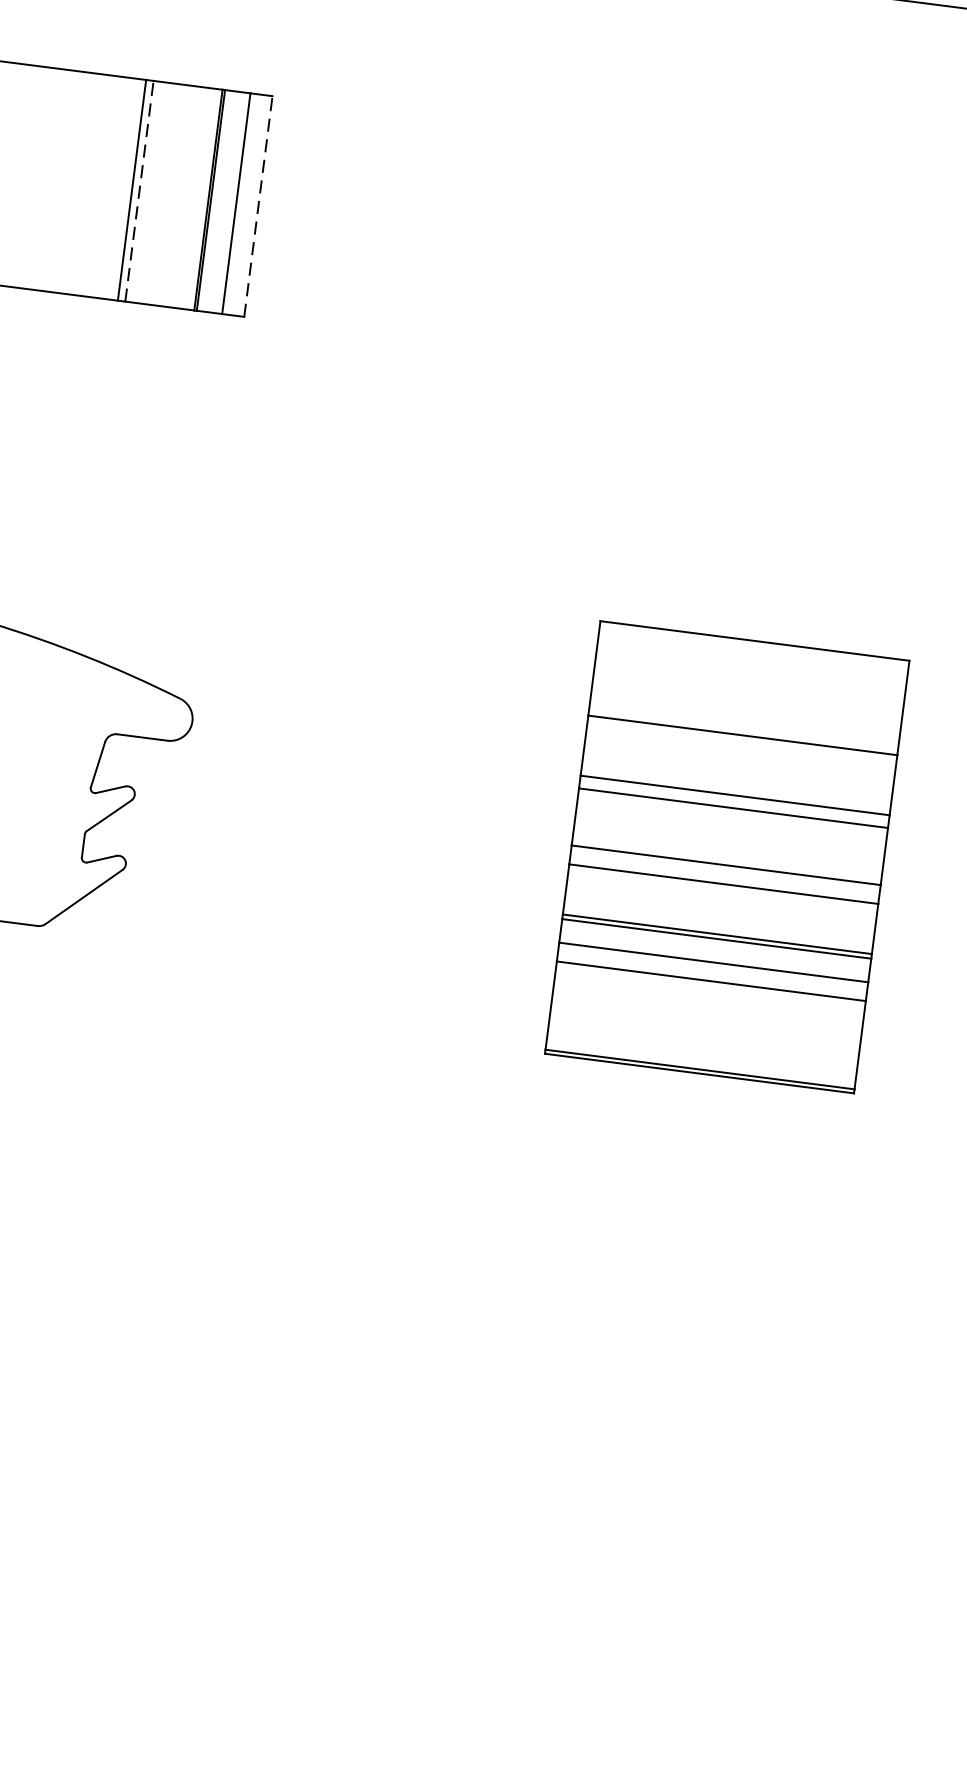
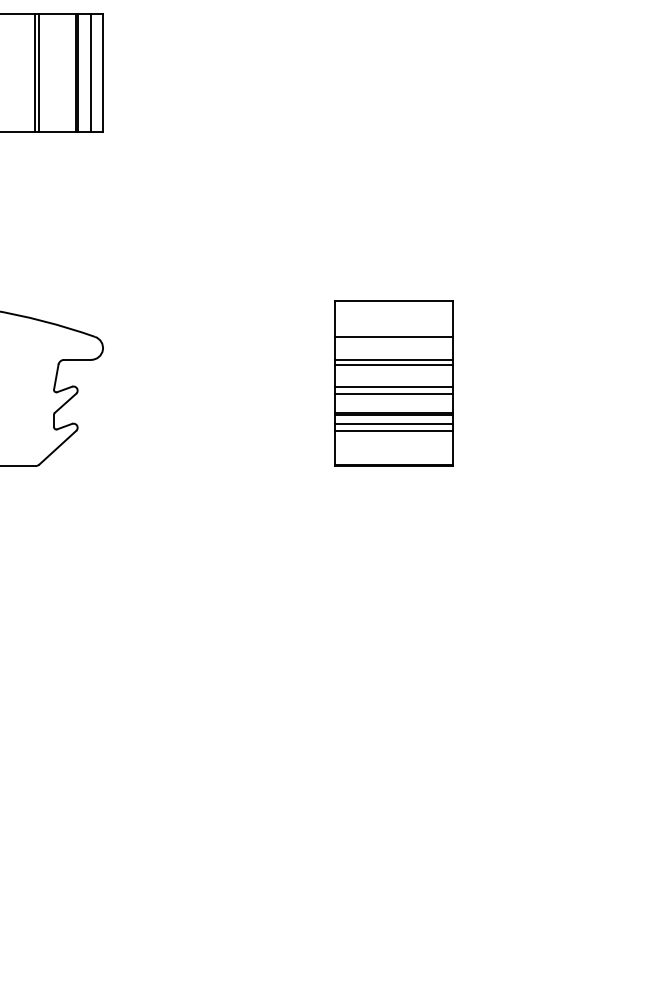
line: (139, 190) -> (39, 72), dashed -> solid
line: (259, 206) -> (103, 72), dashed -> solid
part: (727, 857) -> (393, 383), size x0.71

